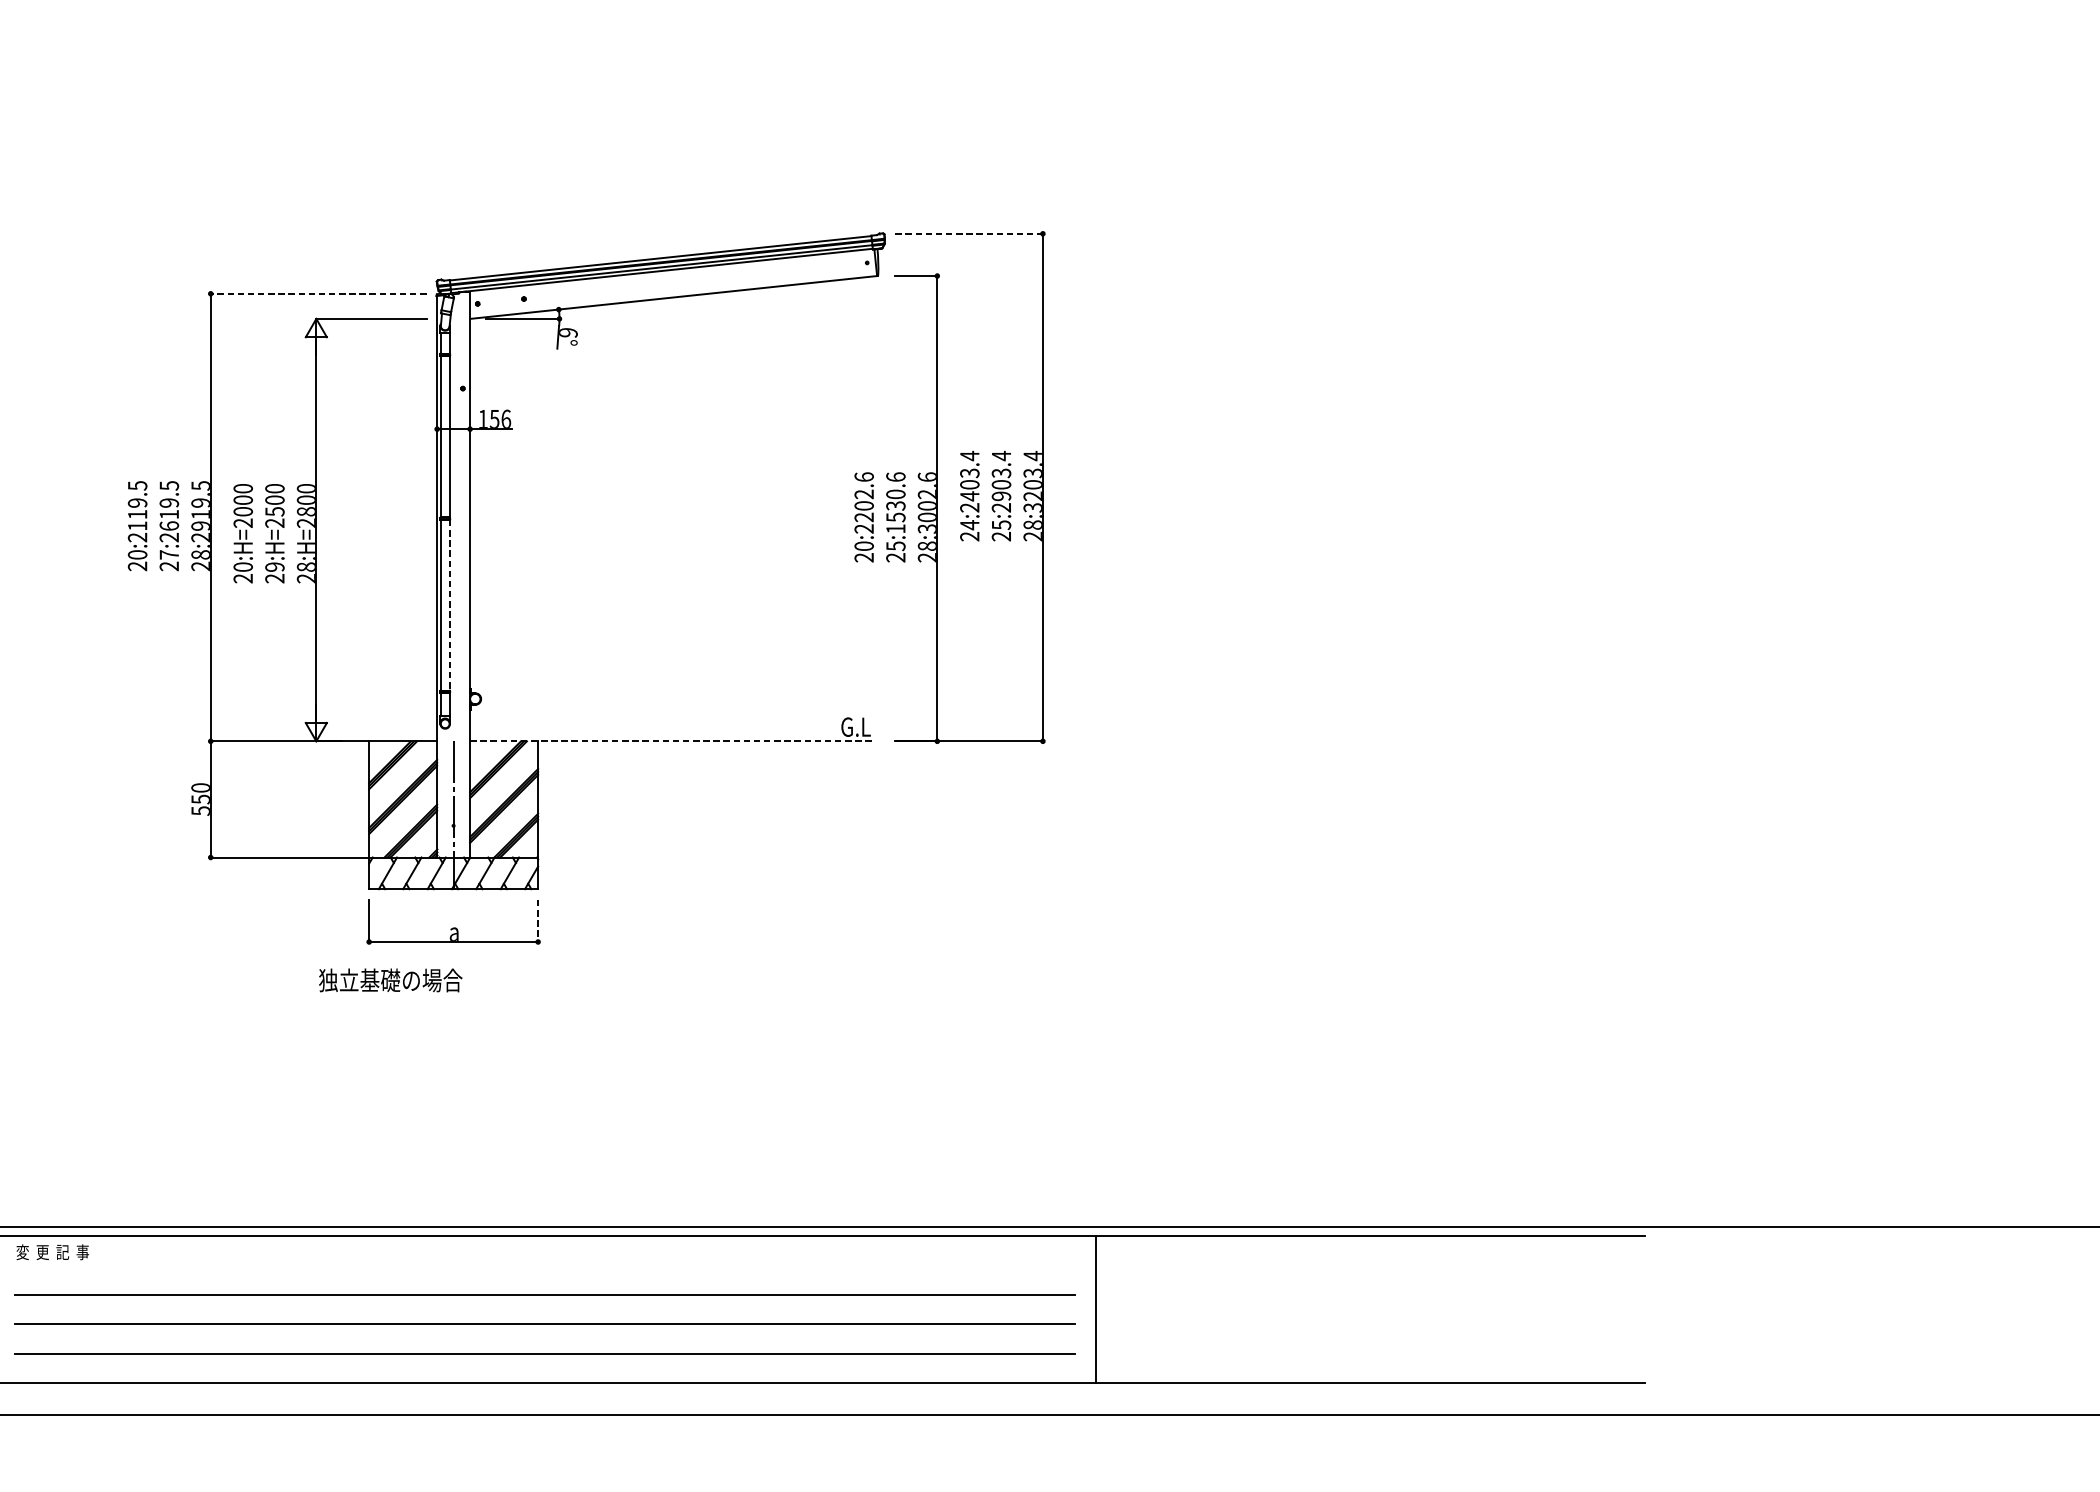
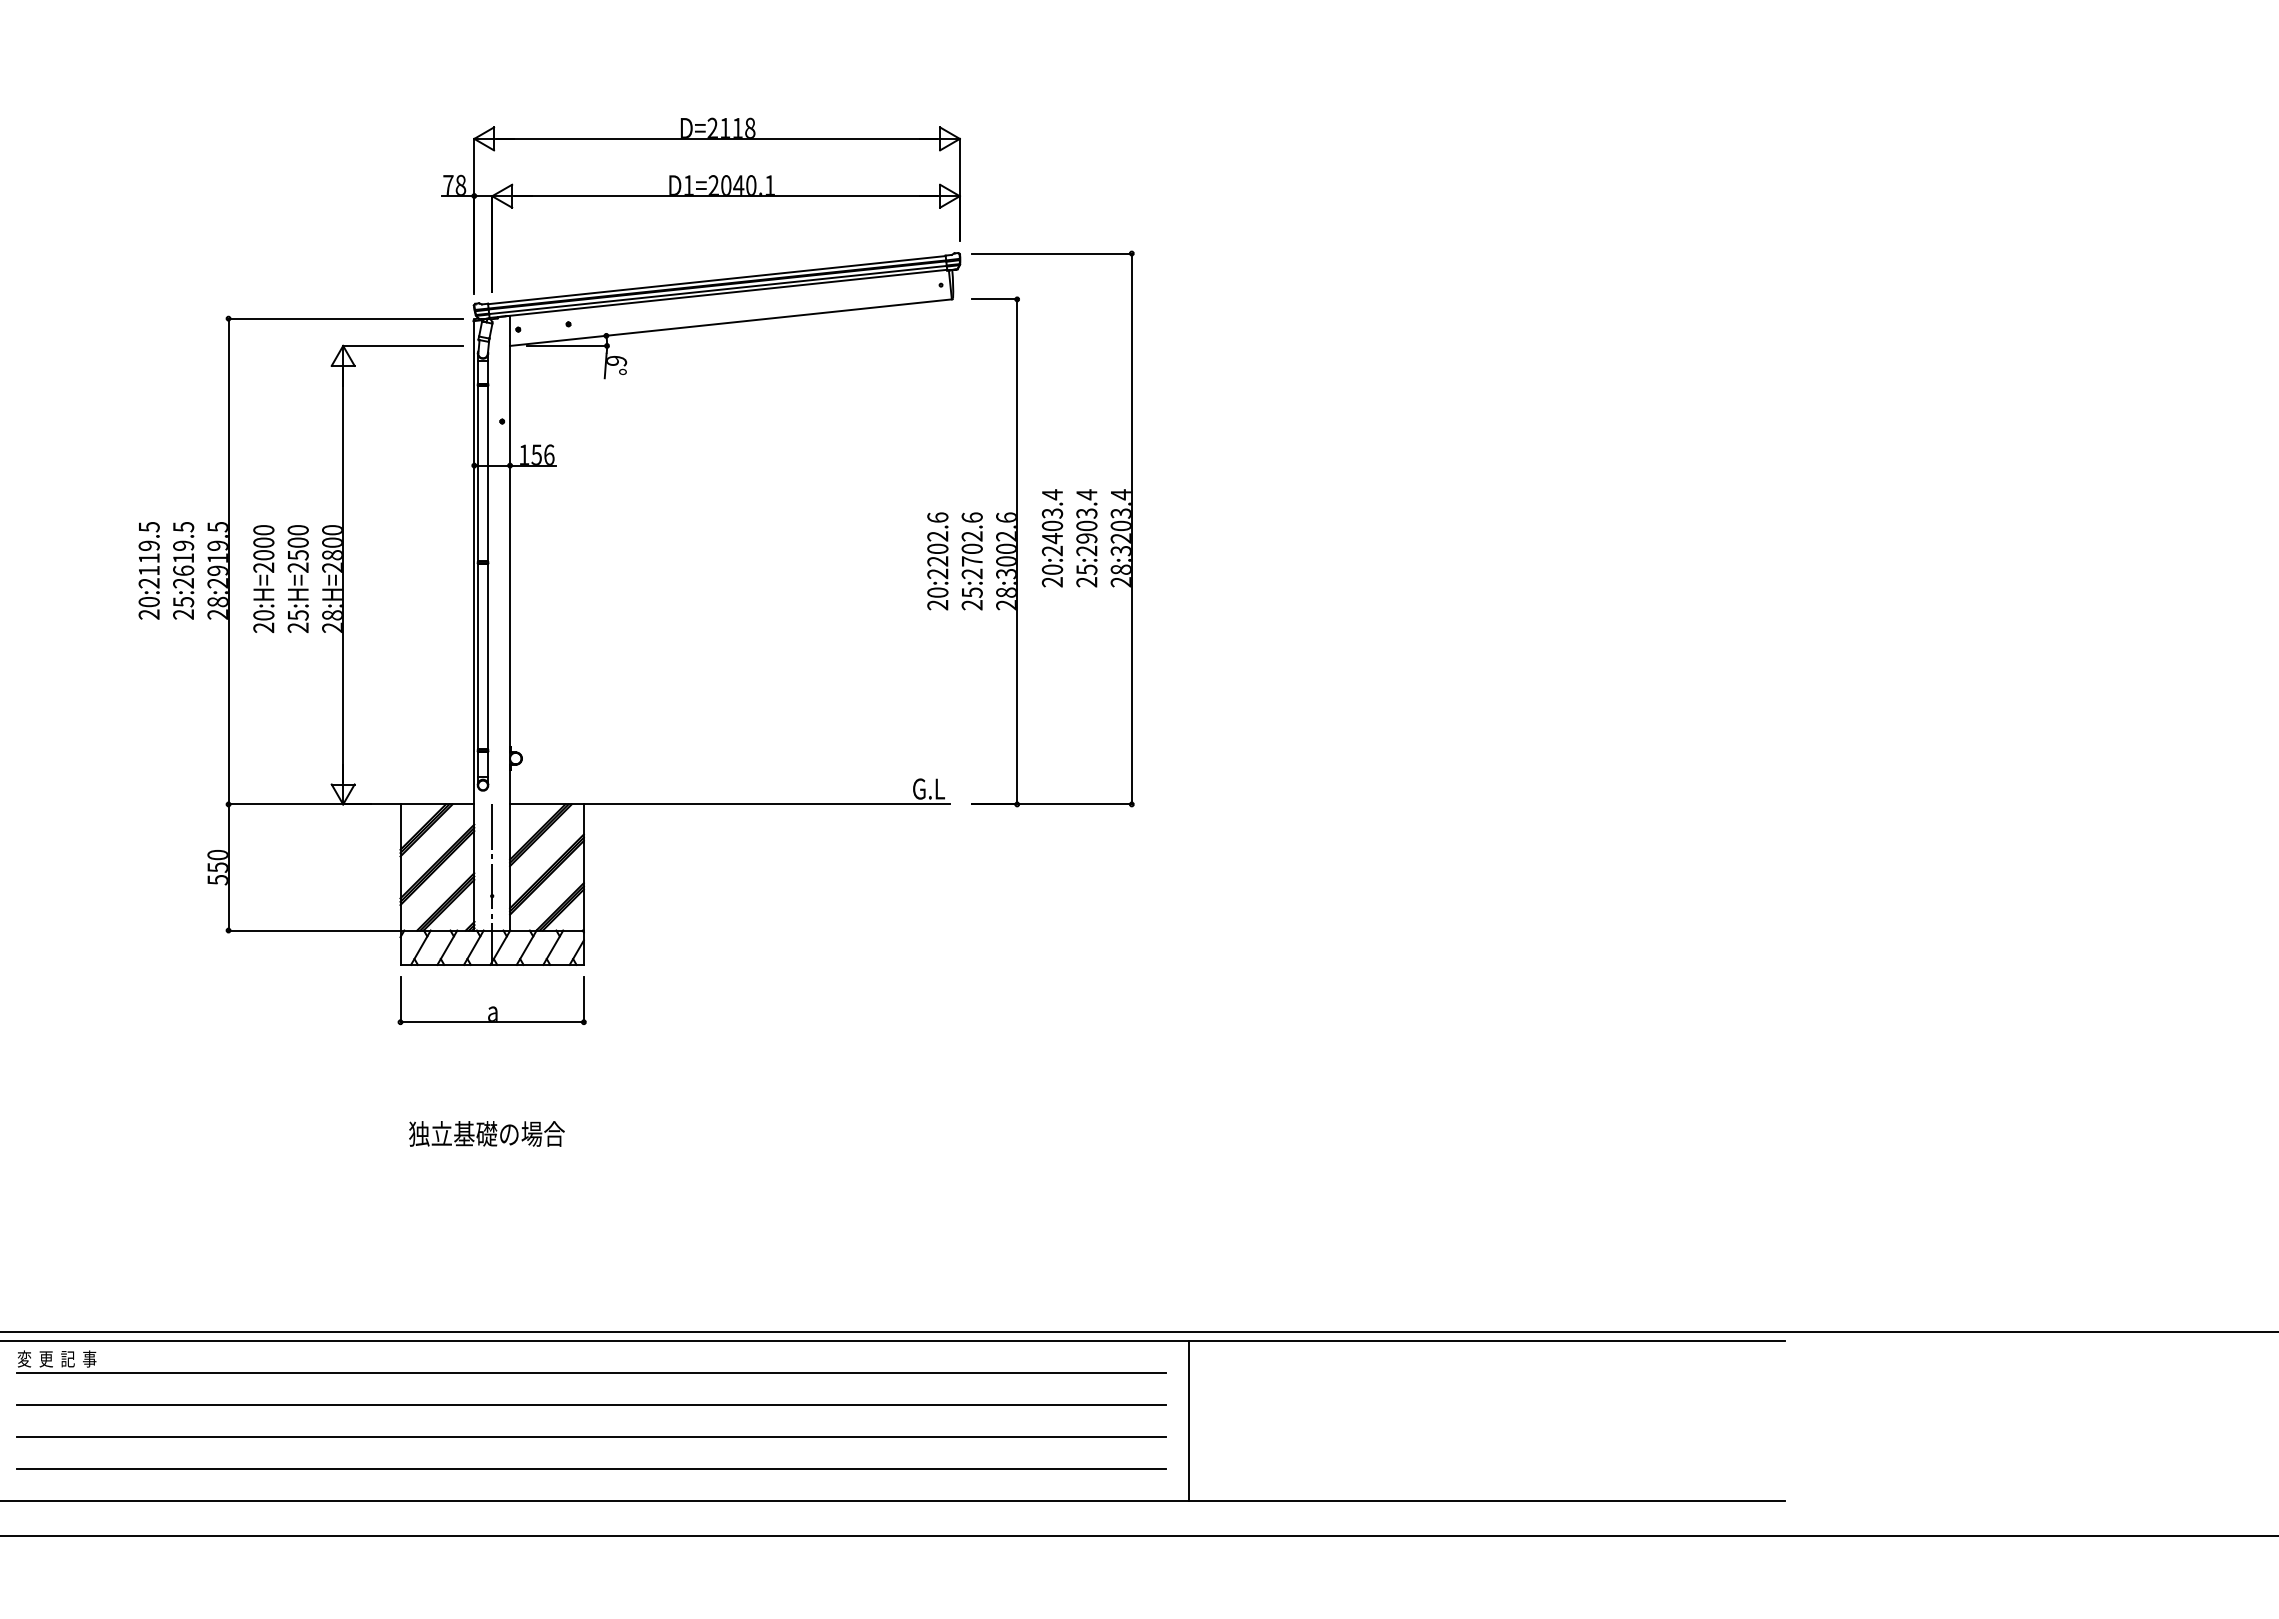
part: (645, 181) -> (700, 196), added
line: (969, 233) -> (1052, 253), dashed -> solid
line: (318, 293) -> (345, 318), dashed -> solid
text: (895, 511) -> (971, 555), 25:1530.6 -> 25:2702.6
text: (969, 524) -> (1052, 569), 24:2403.4 -> 20:2403.4
text: (169, 554) -> (183, 601), 27:2619.5 -> 25:2619.5
text: (274, 567) -> (297, 615), 29:H=2500 -> 25:H=2500
line: (449, 605) -> (487, 656), dashed -> solid
line: (673, 741) -> (730, 804), dashed -> solid
line: (537, 921) -> (583, 999), dashed -> solid
text: (390, 980) -> (486, 1133), moved
line: (545, 1265) -> (591, 1373), added

